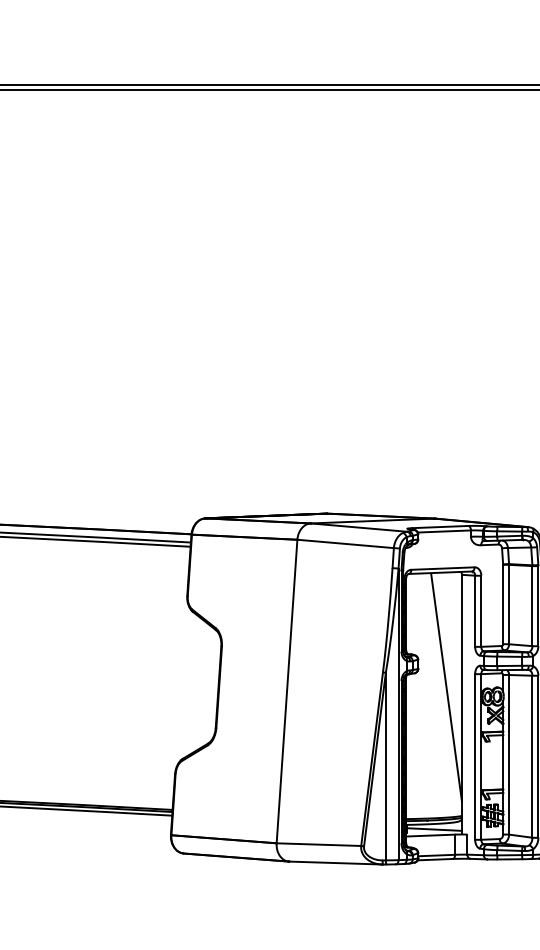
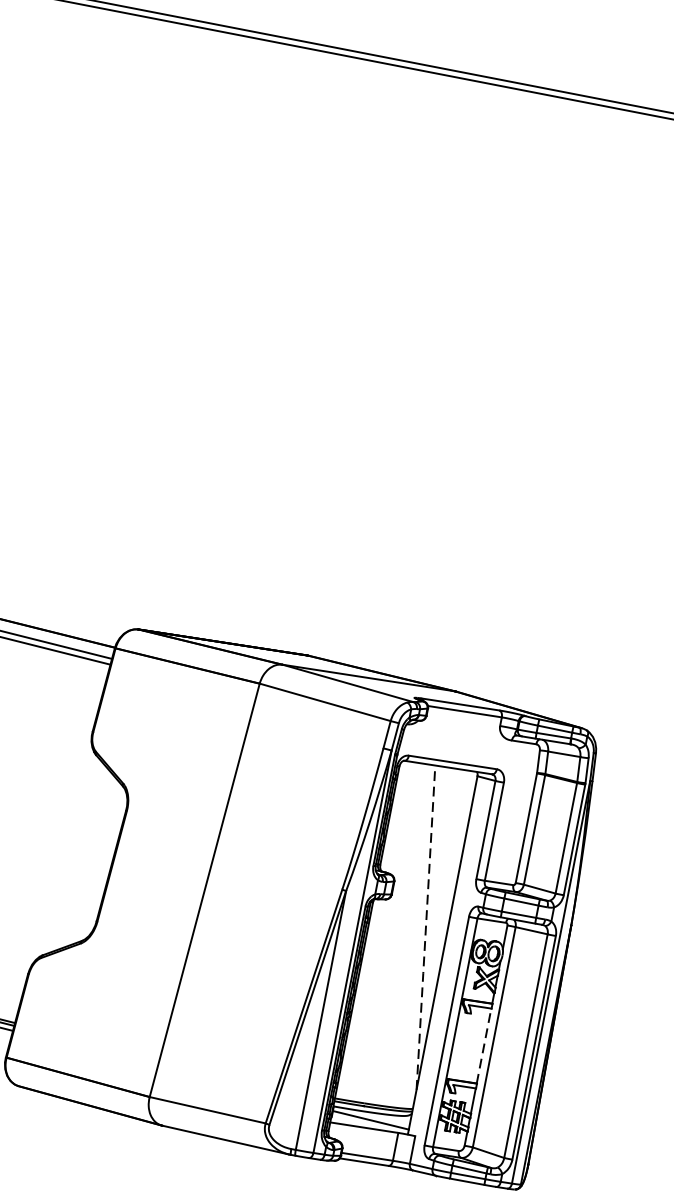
line: (446, 687) -> (425, 927), solid -> dashed
line: (503, 761) -> (484, 1044), solid -> dashed

